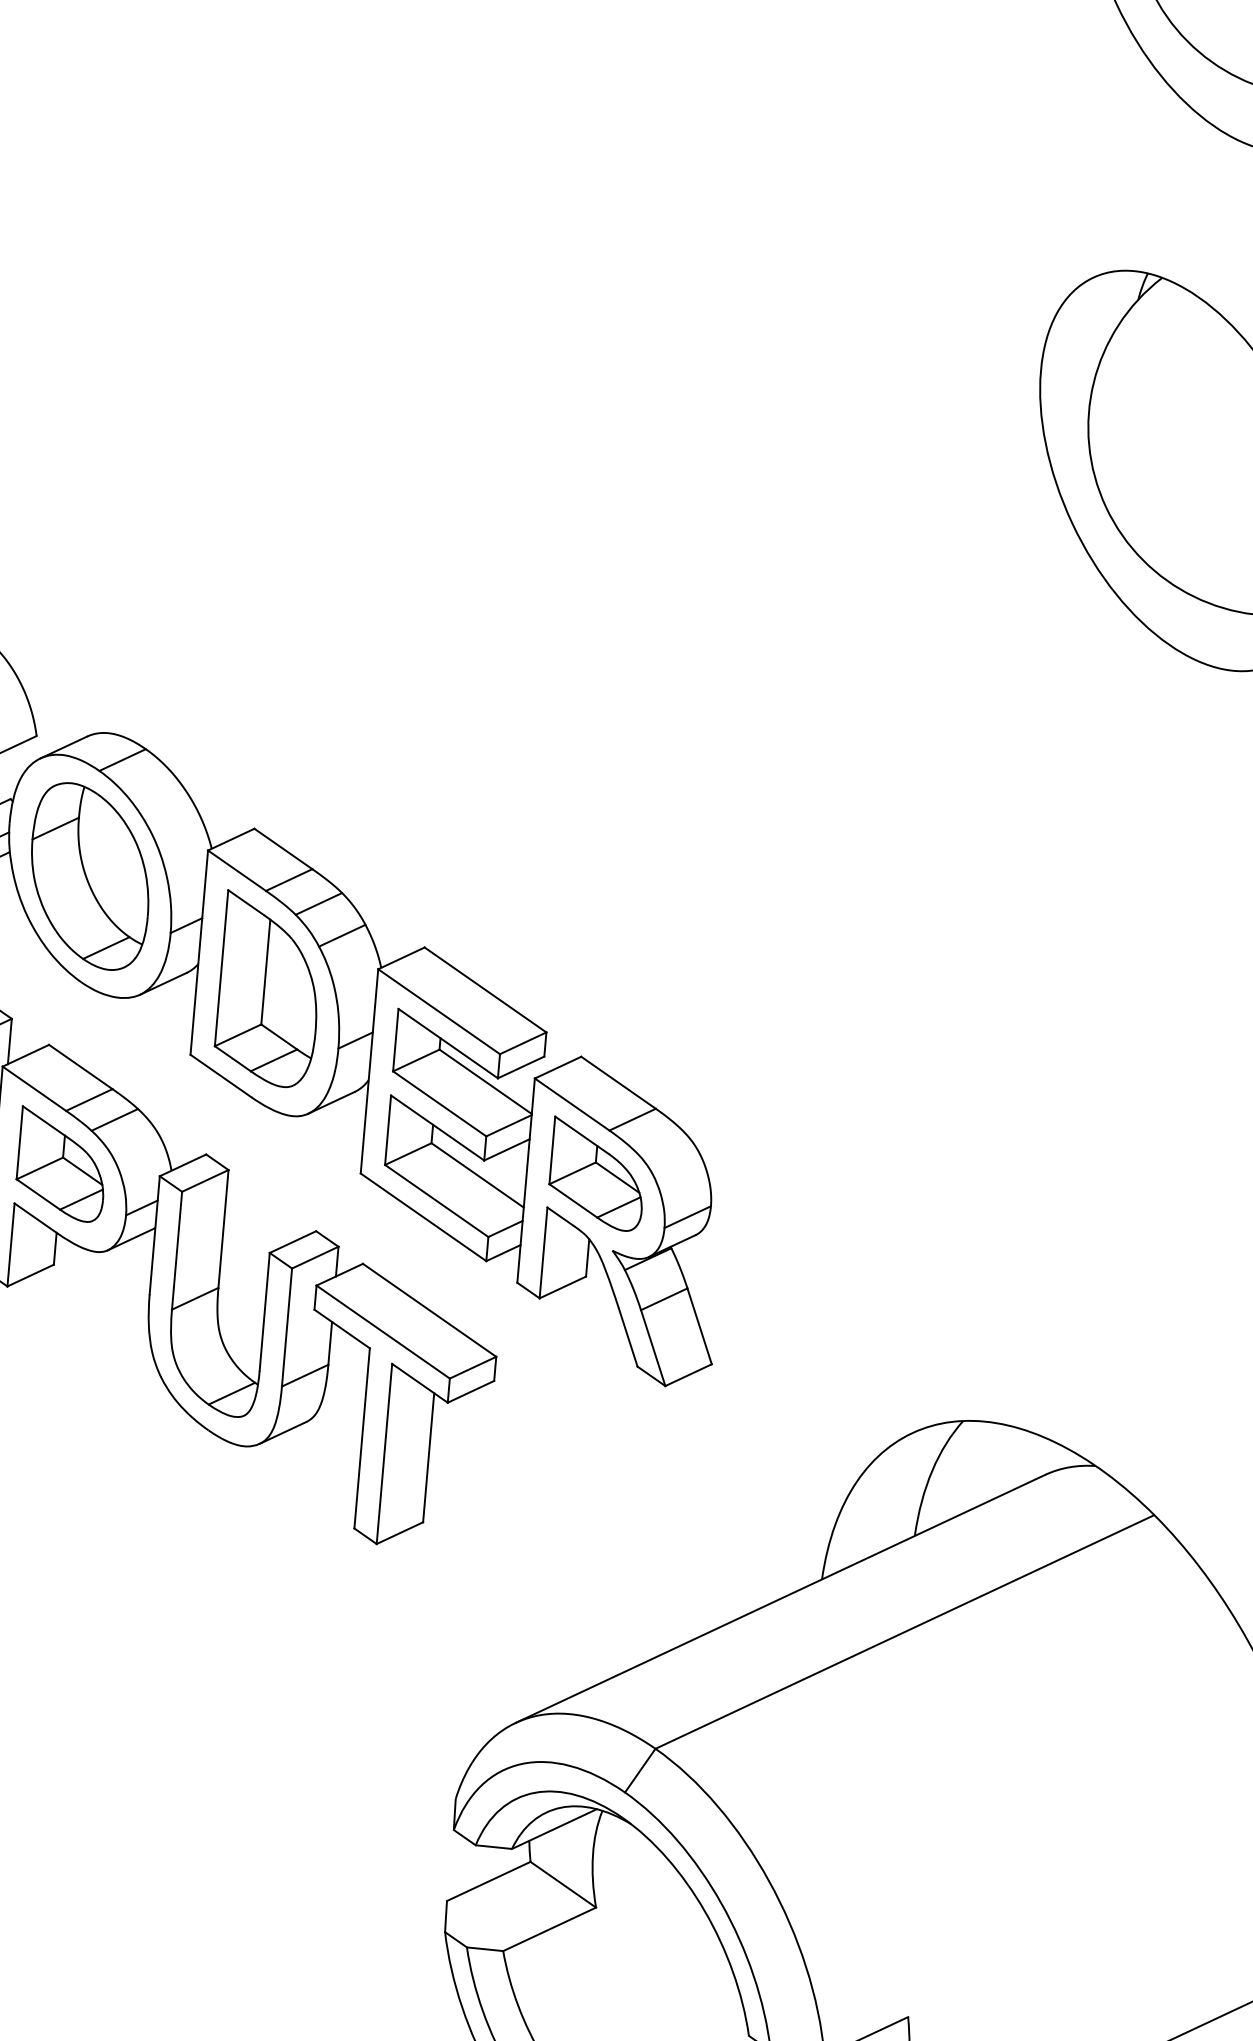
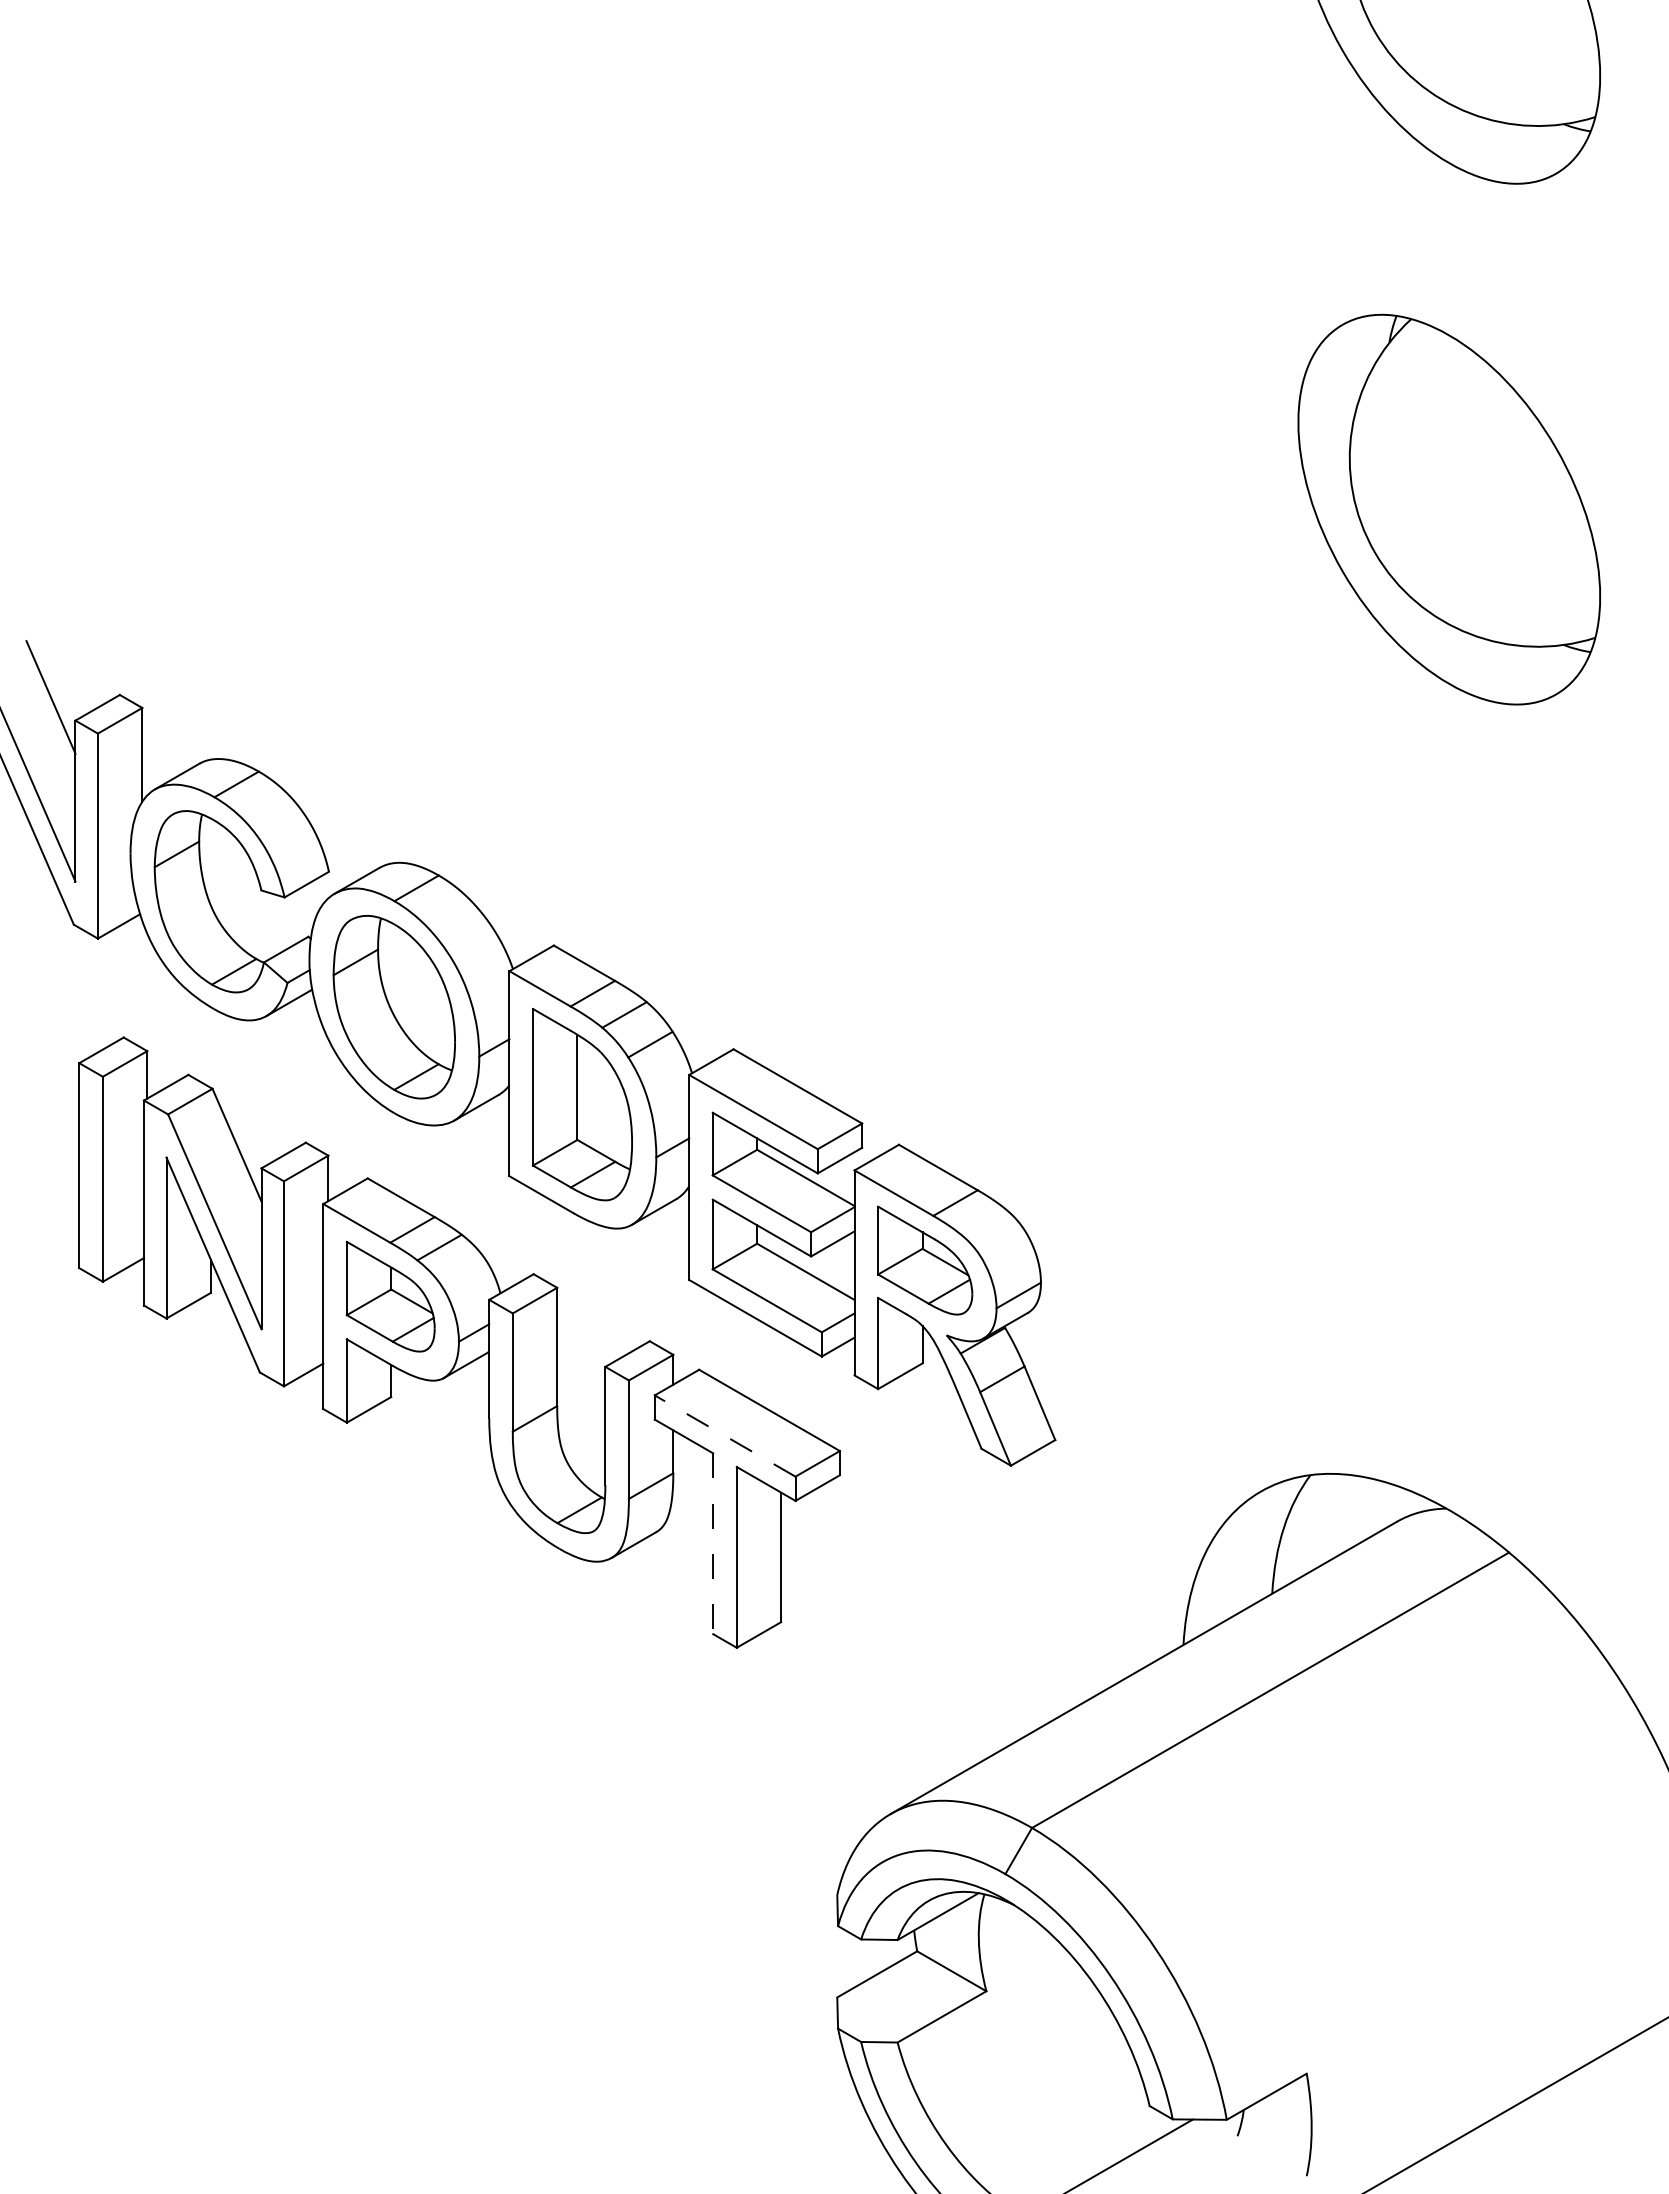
line: (382, 1331) -> (724, 1435), solid -> dashed
line: (362, 1439) -> (713, 1544), solid -> dashed

